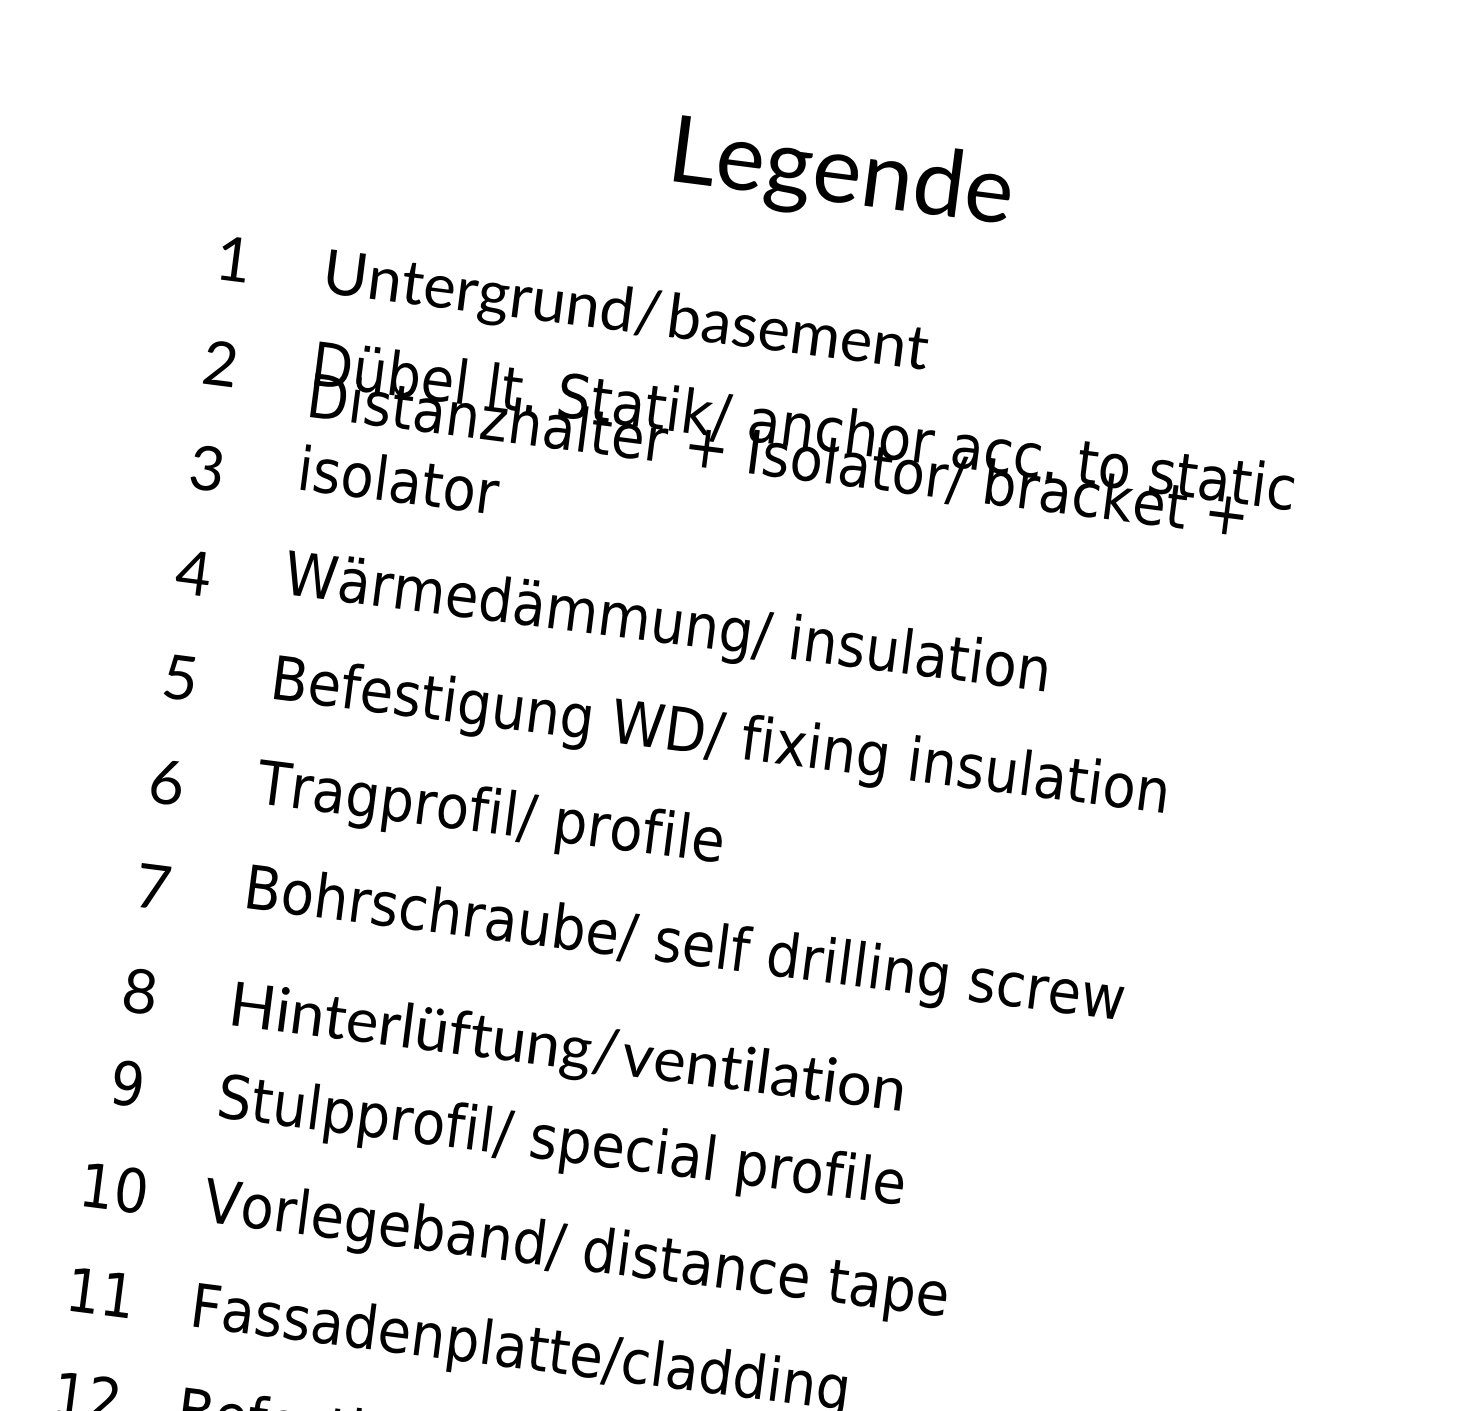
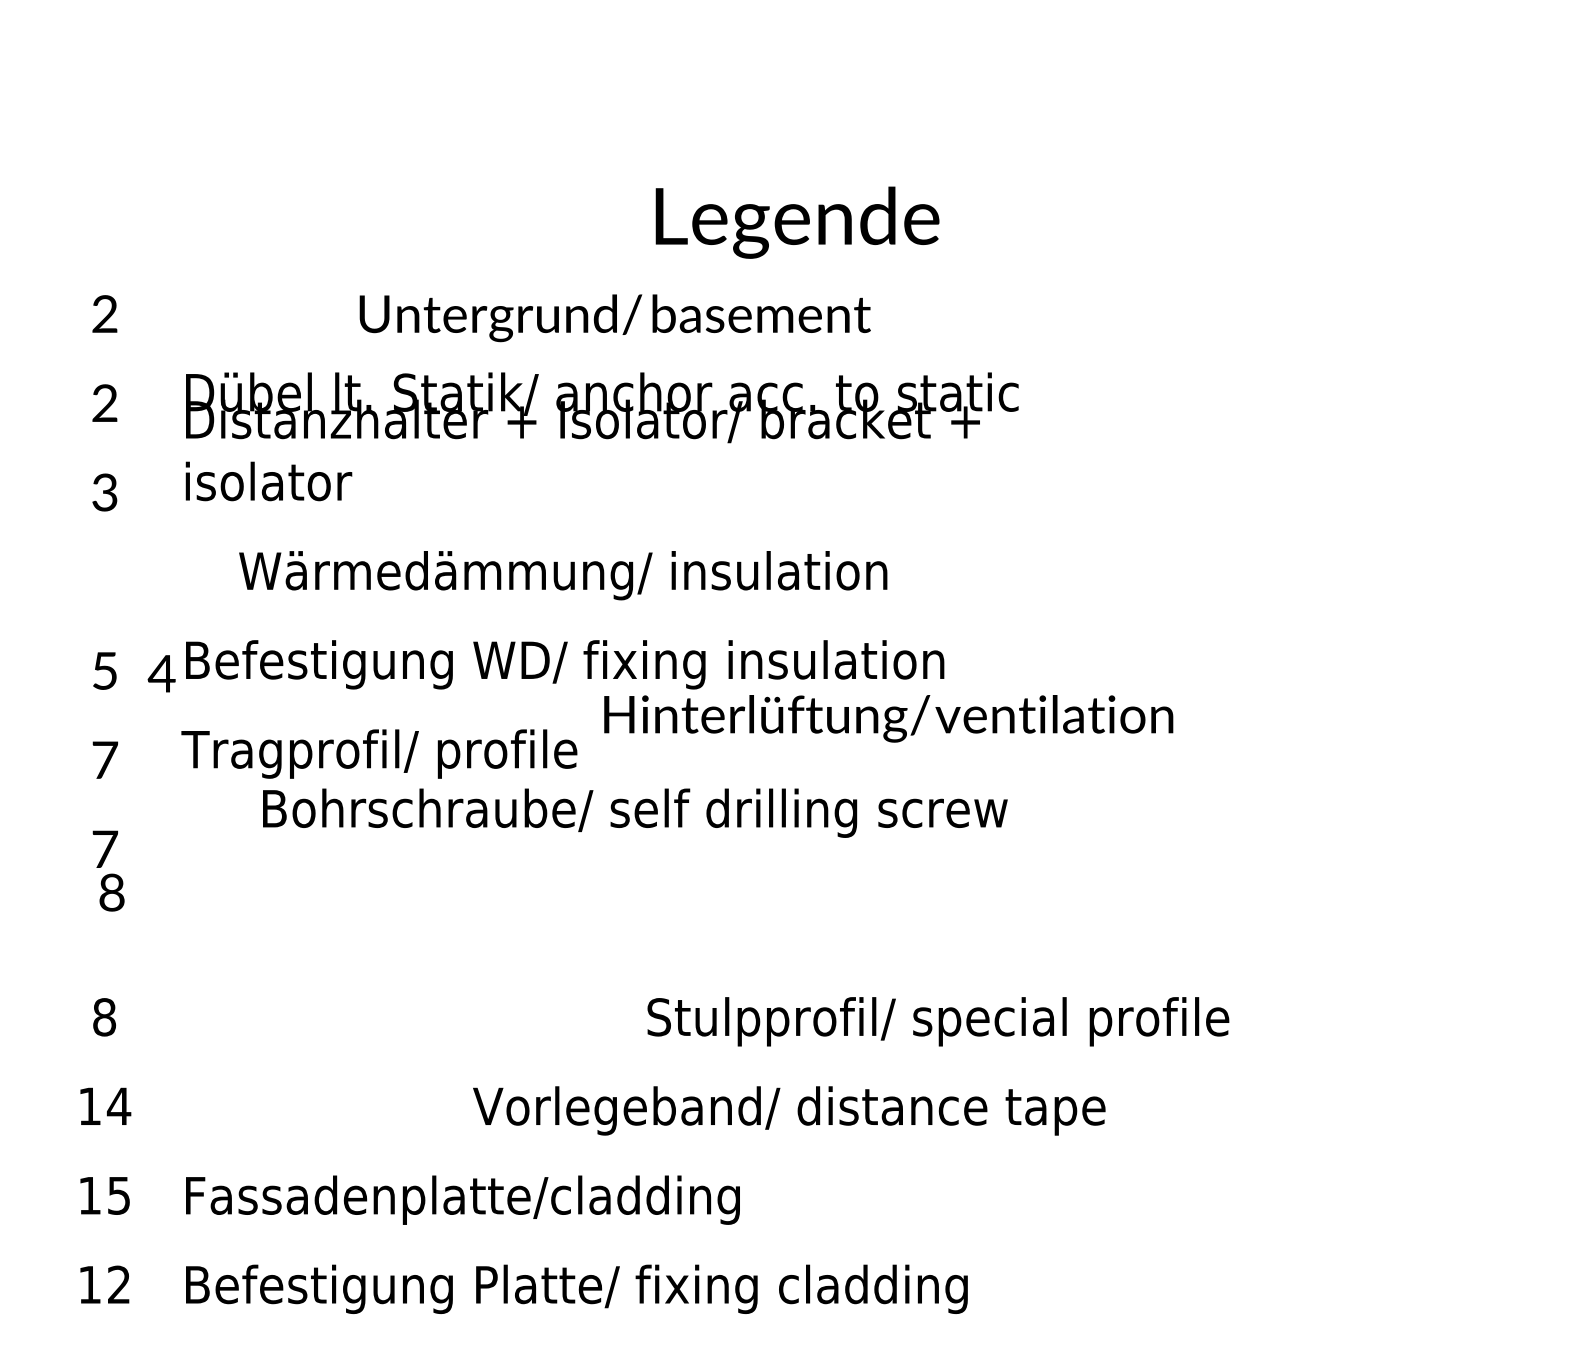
text: (843, 176) -> (797, 222), moved
text: (233, 258) -> (104, 313), 1 -> 2
text: (626, 314) -> (614, 318), moved
text: (192, 572) -> (161, 673), moved
text: (666, 625) -> (563, 575), moved
text: (167, 782) -> (105, 760), 6 -> 7
text: (686, 946) -> (635, 812), moved
text: (139, 991) -> (111, 892), moved
text: (567, 1050) -> (888, 718), moved
text: (127, 1083) -> (104, 1017), 9 -> 8
text: (561, 1144) -> (938, 1021), moved
text: (130, 1190) -> (118, 1106), 10 -> 14
text: (575, 1251) -> (789, 1110), moved
text: (117, 1294) -> (118, 1195), 11 -> 15

